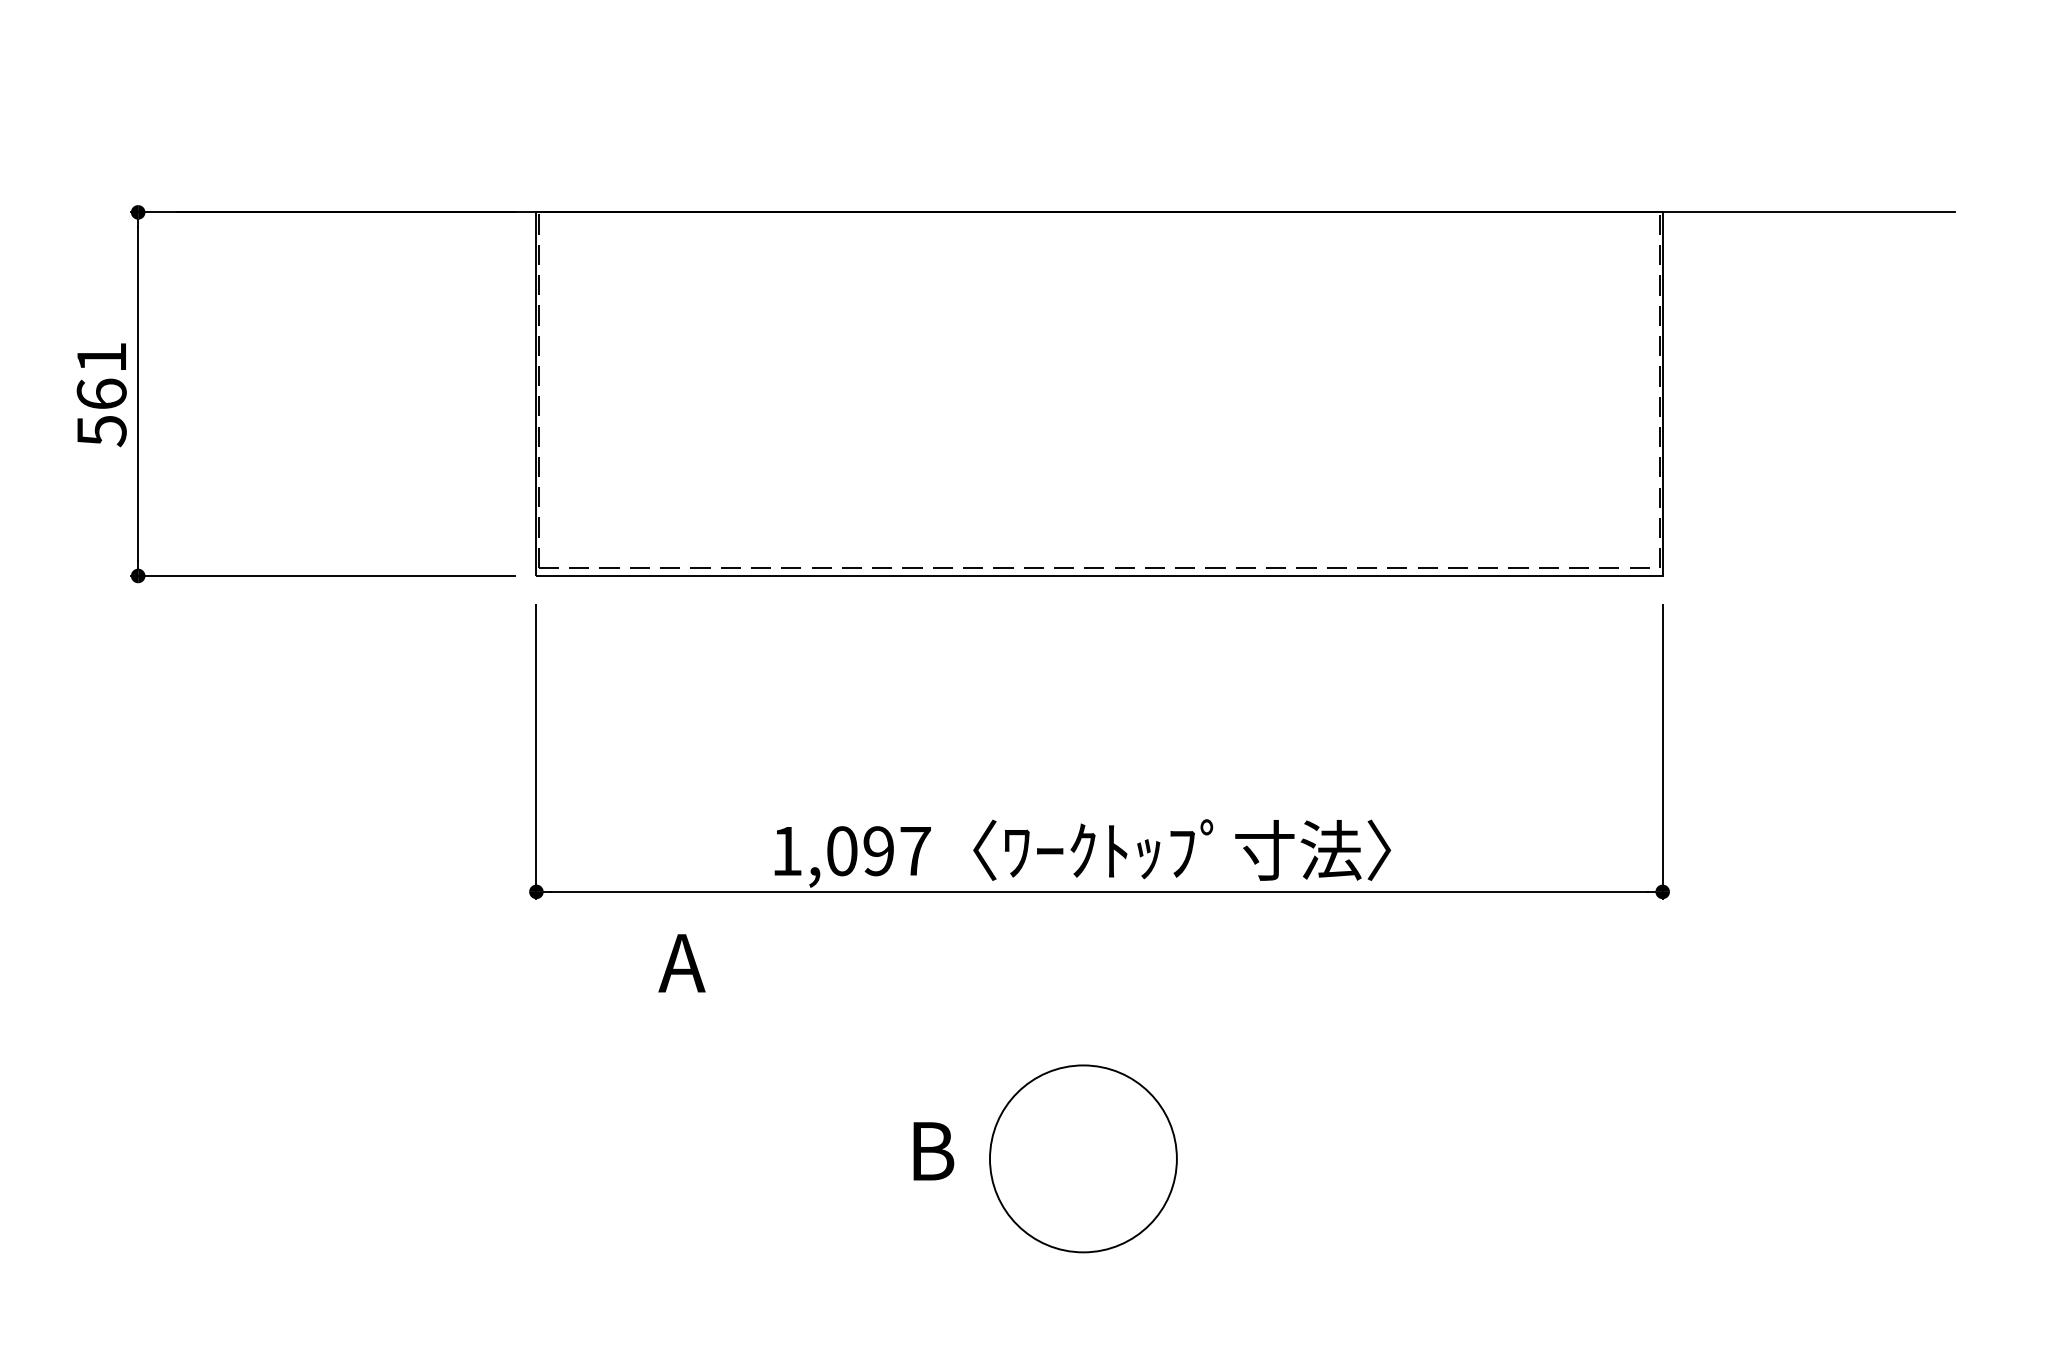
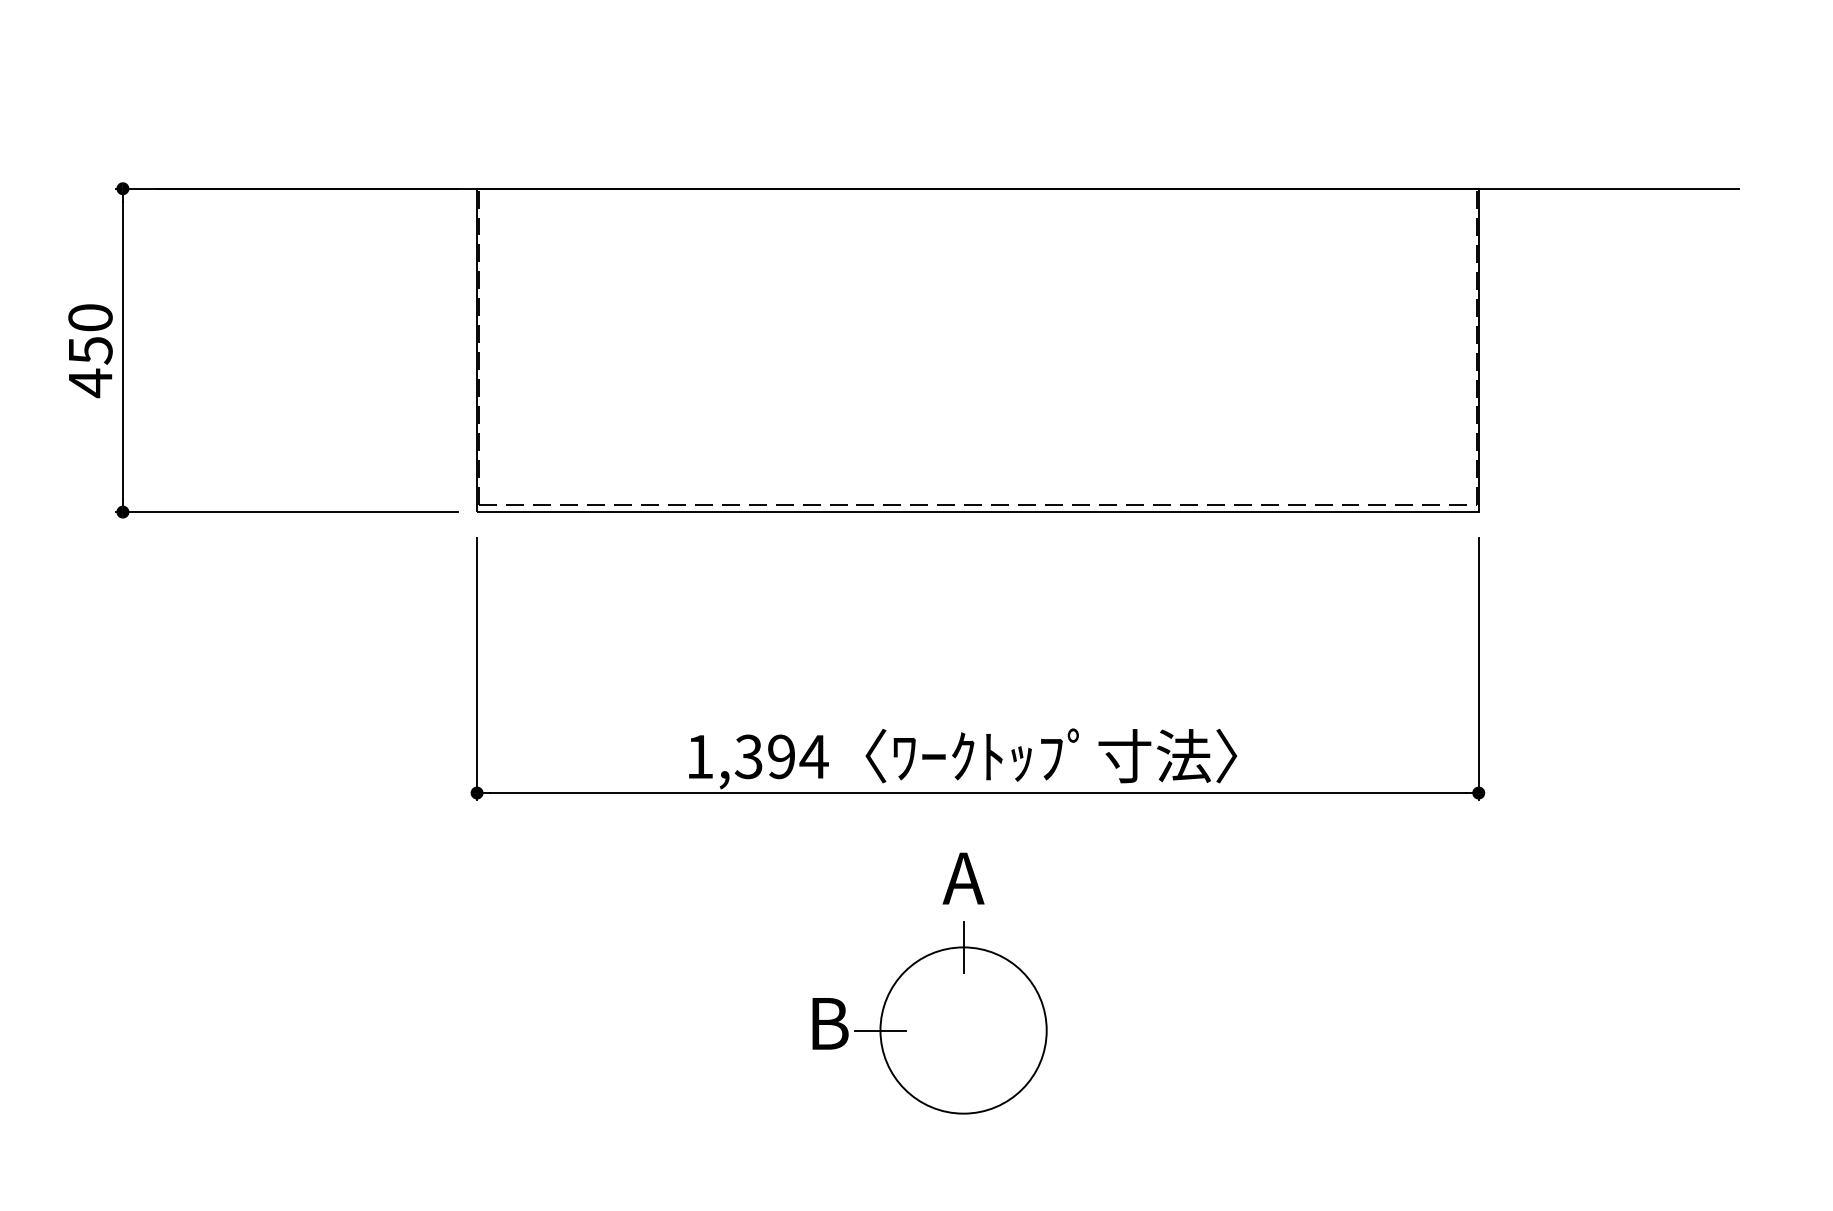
text: (101, 395) -> (90, 351), 561 -> 450
text: (878, 850) -> (781, 756), 1,097 -> 1,394
text: (681, 963) -> (963, 878), moved
line: (1083, 1065) -> (963, 947), added
line: (990, 1158) -> (880, 1030), added

